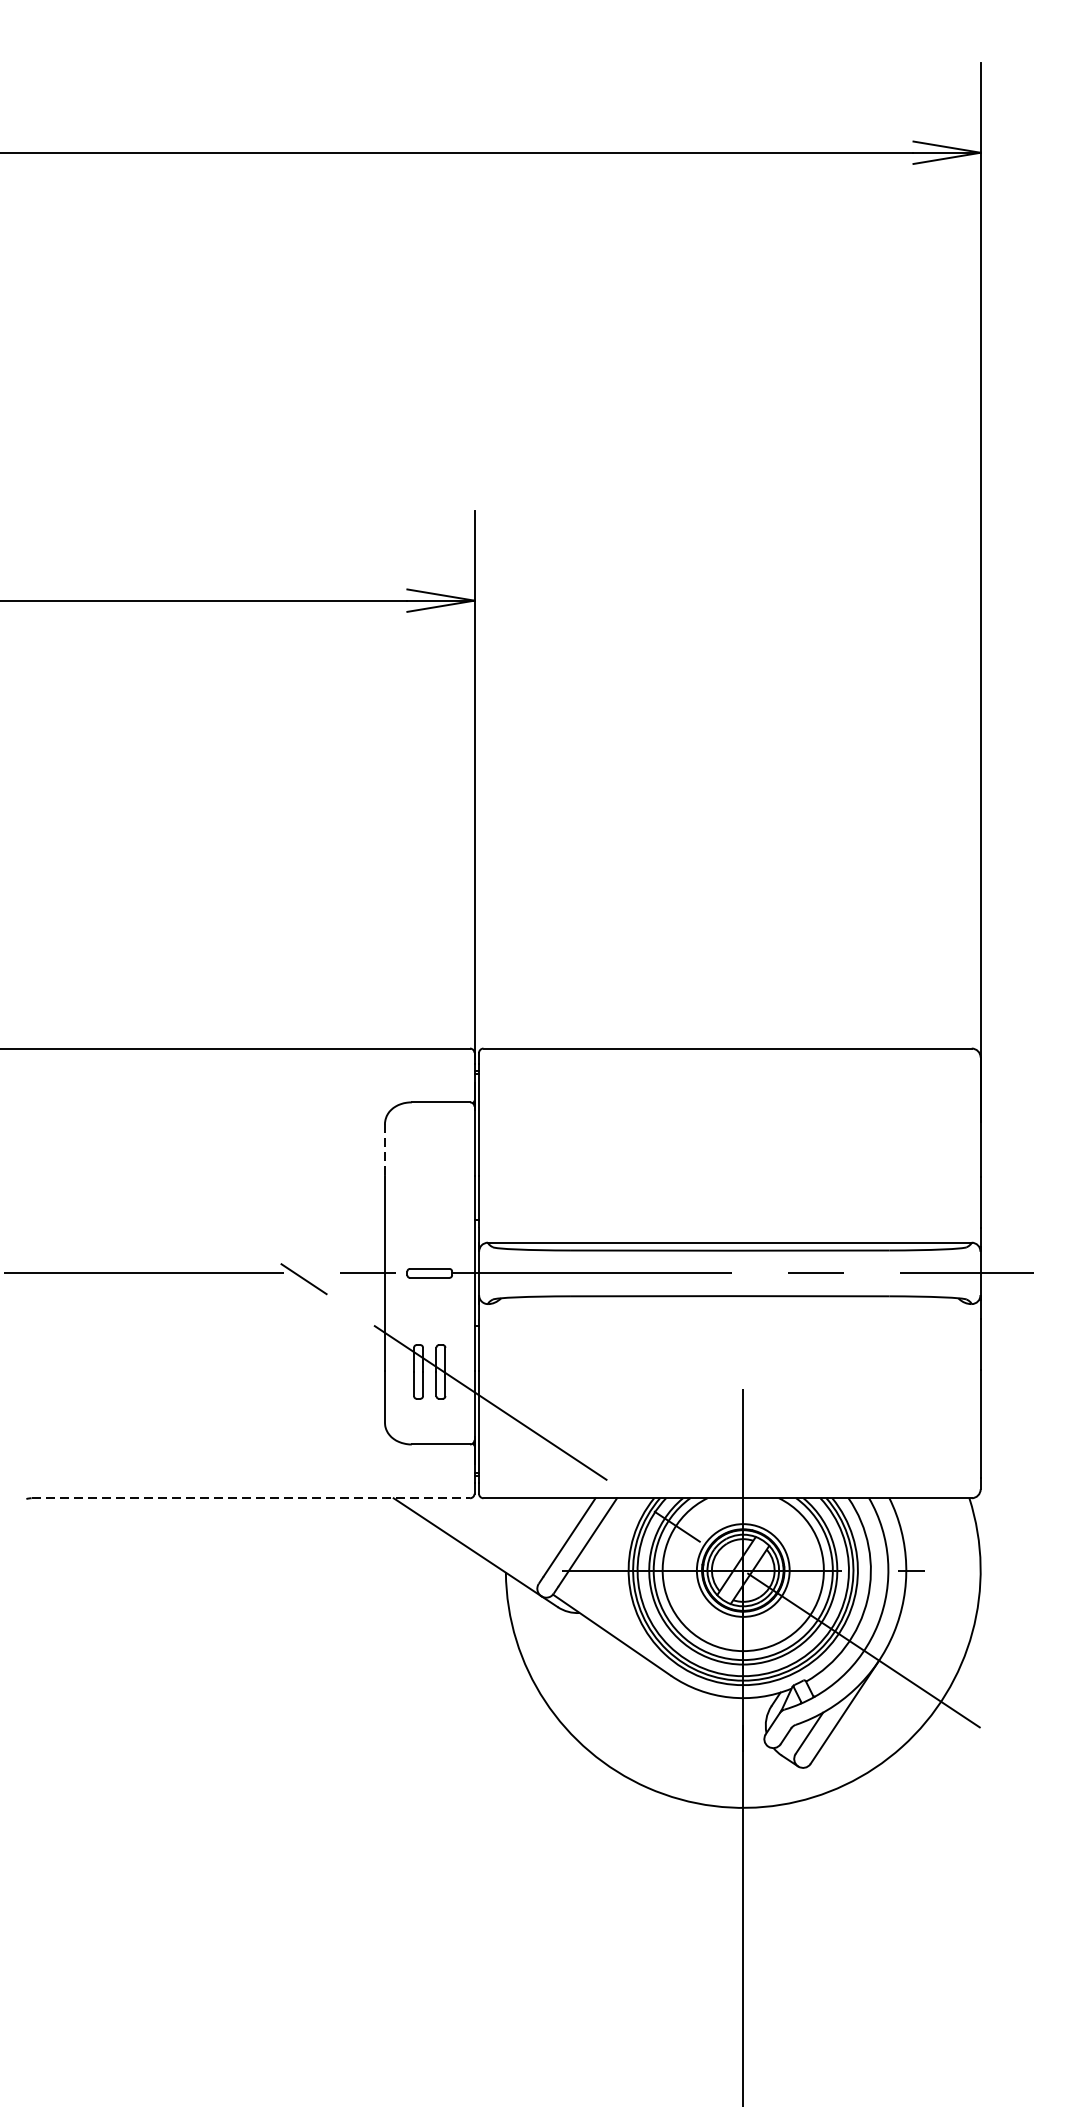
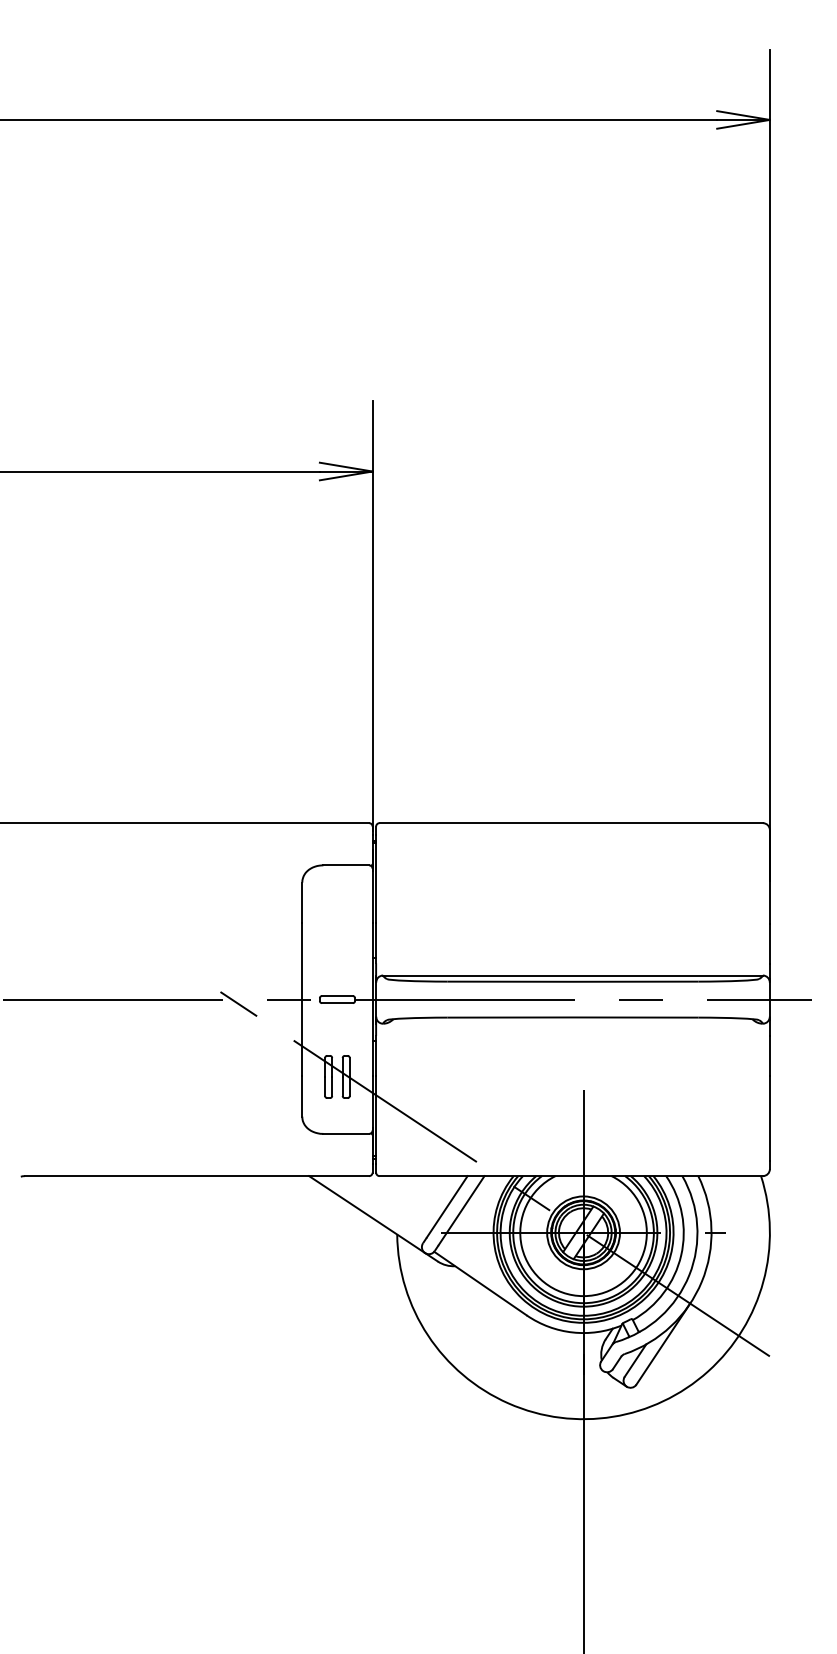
line: (385, 1150) -> (302, 903), dashed -> solid
line: (251, 1498) -> (197, 1176), dashed -> solid

